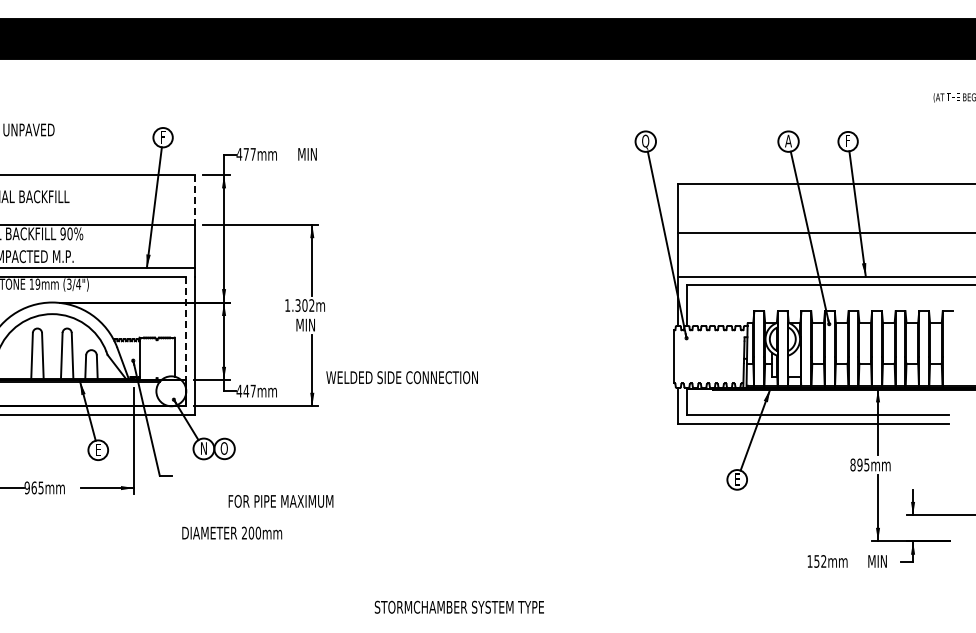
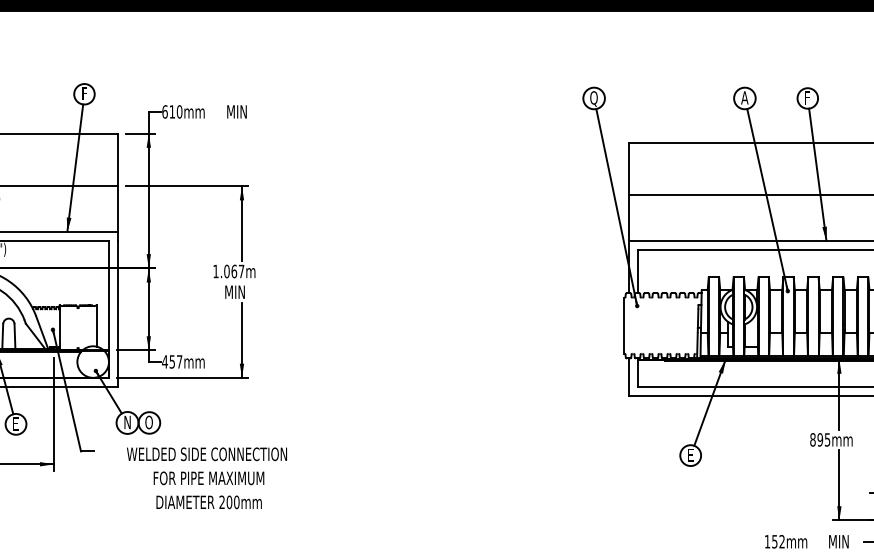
text: (245, 154) -> (171, 112), 477mm -> 610mm
line: (194, 199) -> (117, 159), dashed -> solid
text: (304, 305) -> (233, 271), 1.302m -> 1.067m
line: (186, 328) -> (109, 295), dashed -> solid
text: (401, 377) -> (206, 454), moved
text: (246, 390) -> (172, 361), 447mm -> 457mm
text: (232, 532) -> (209, 501), moved

